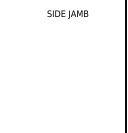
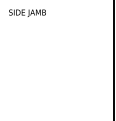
text: (67, 13) -> (27, 12), moved

